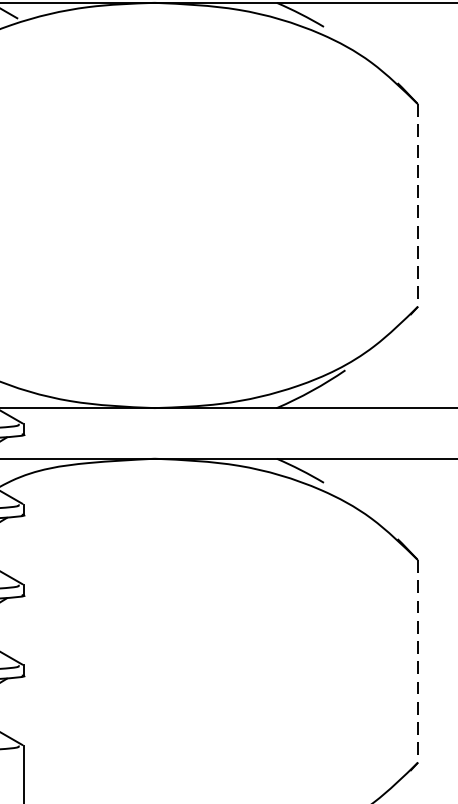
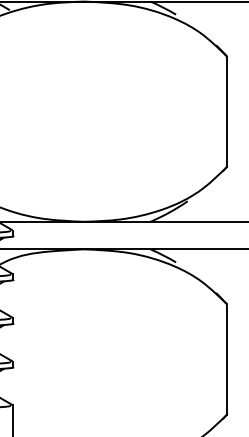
line: (418, 206) -> (227, 112), dashed -> solid
line: (418, 661) -> (227, 359), dashed -> solid

